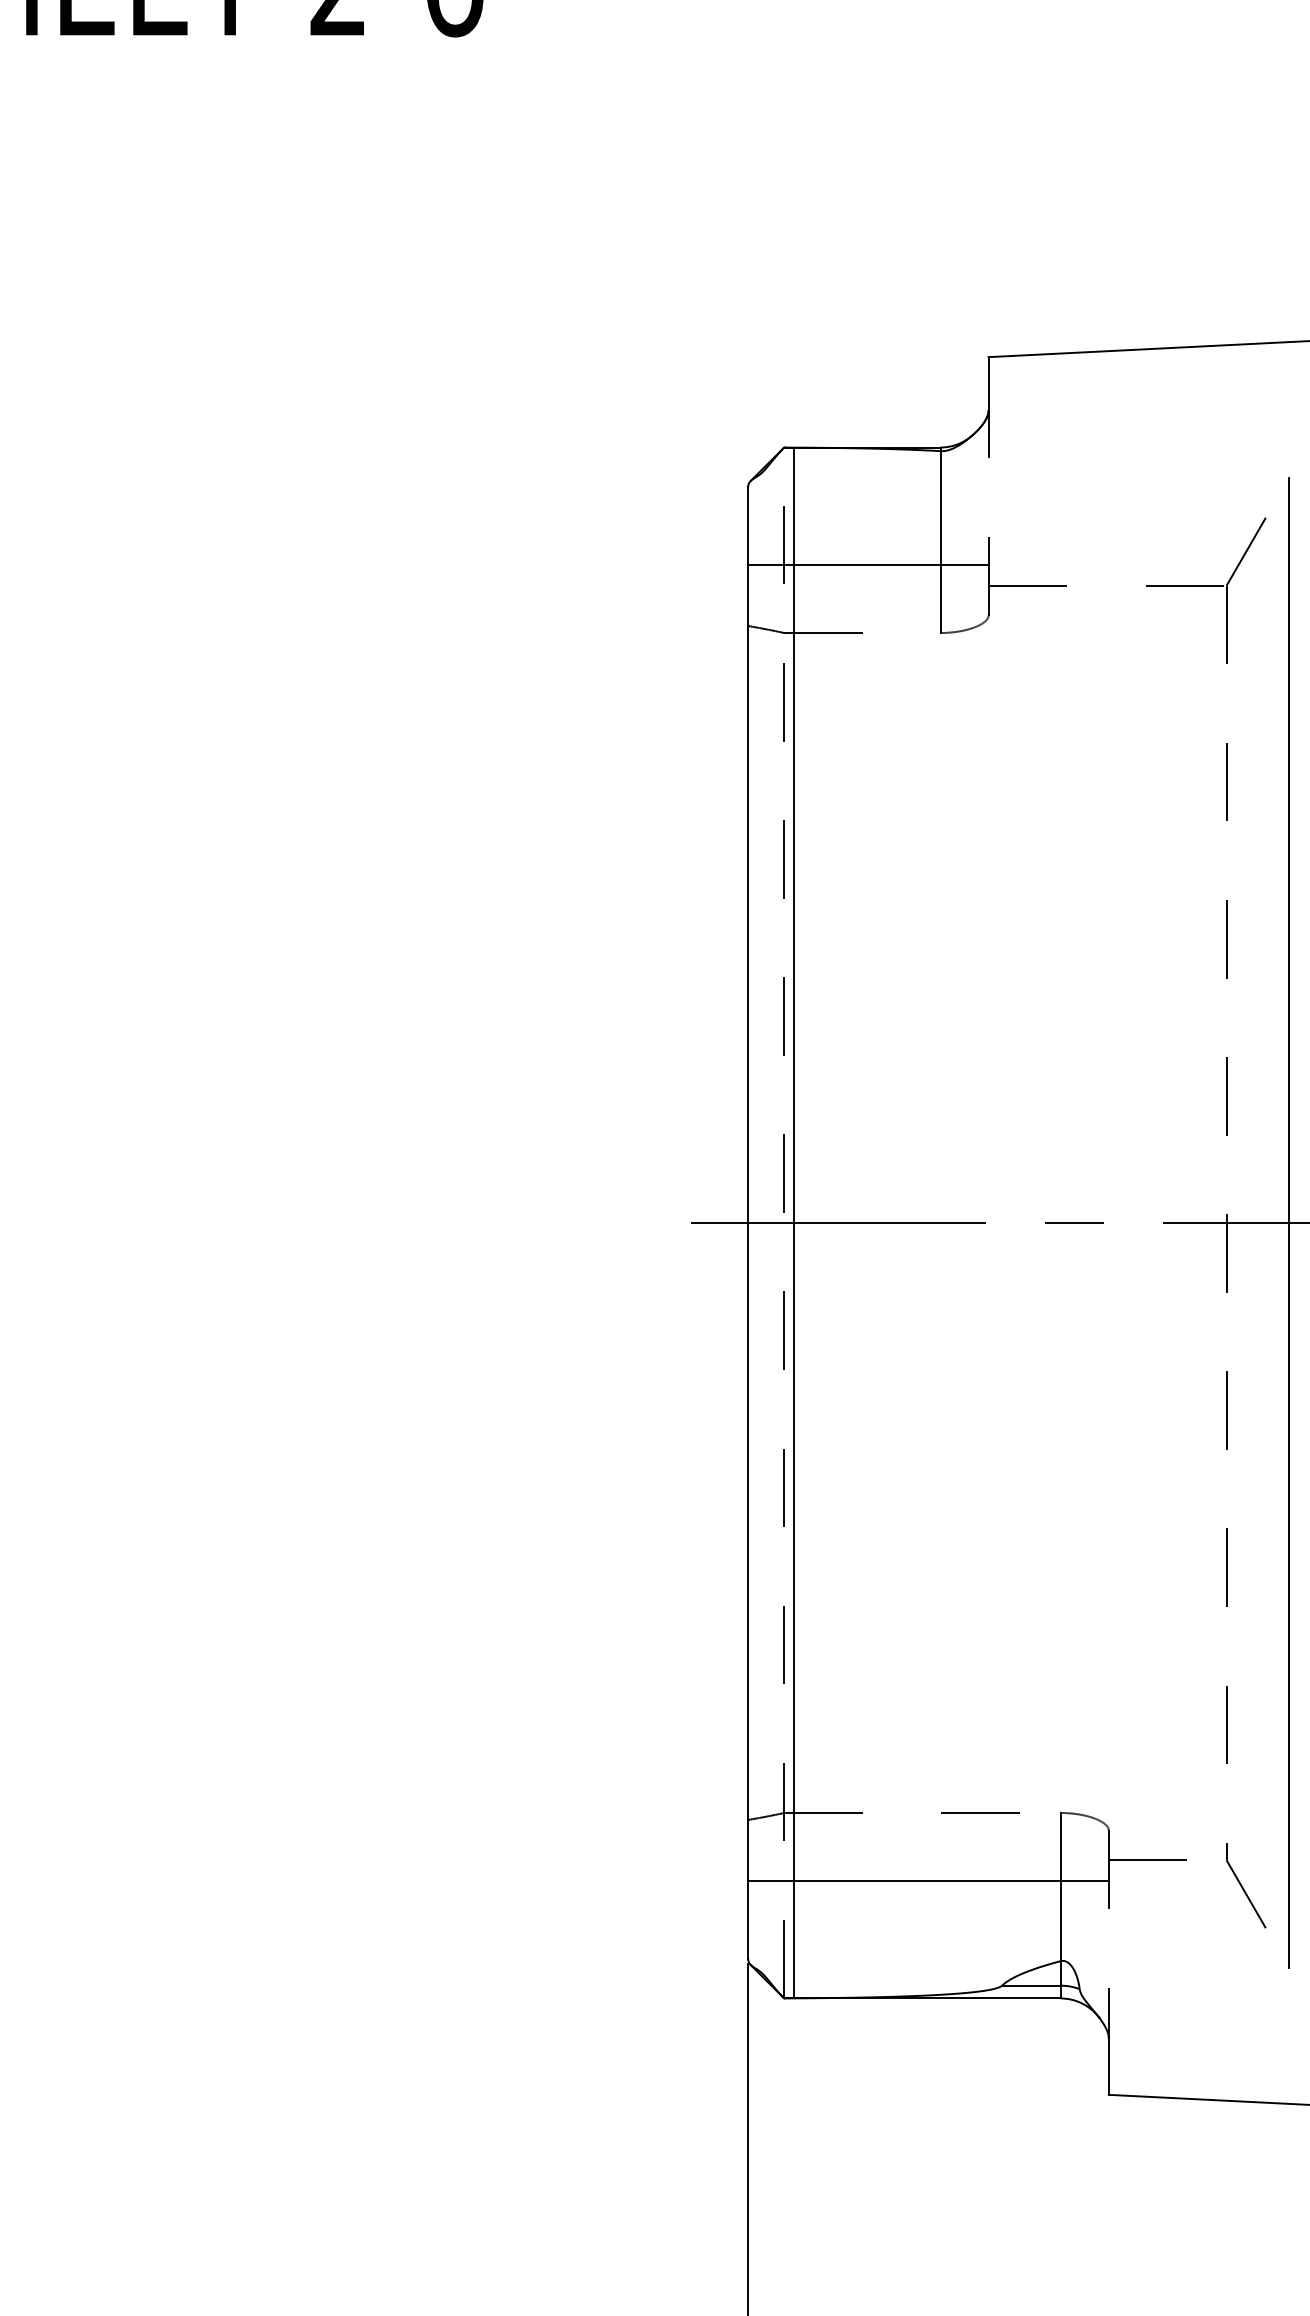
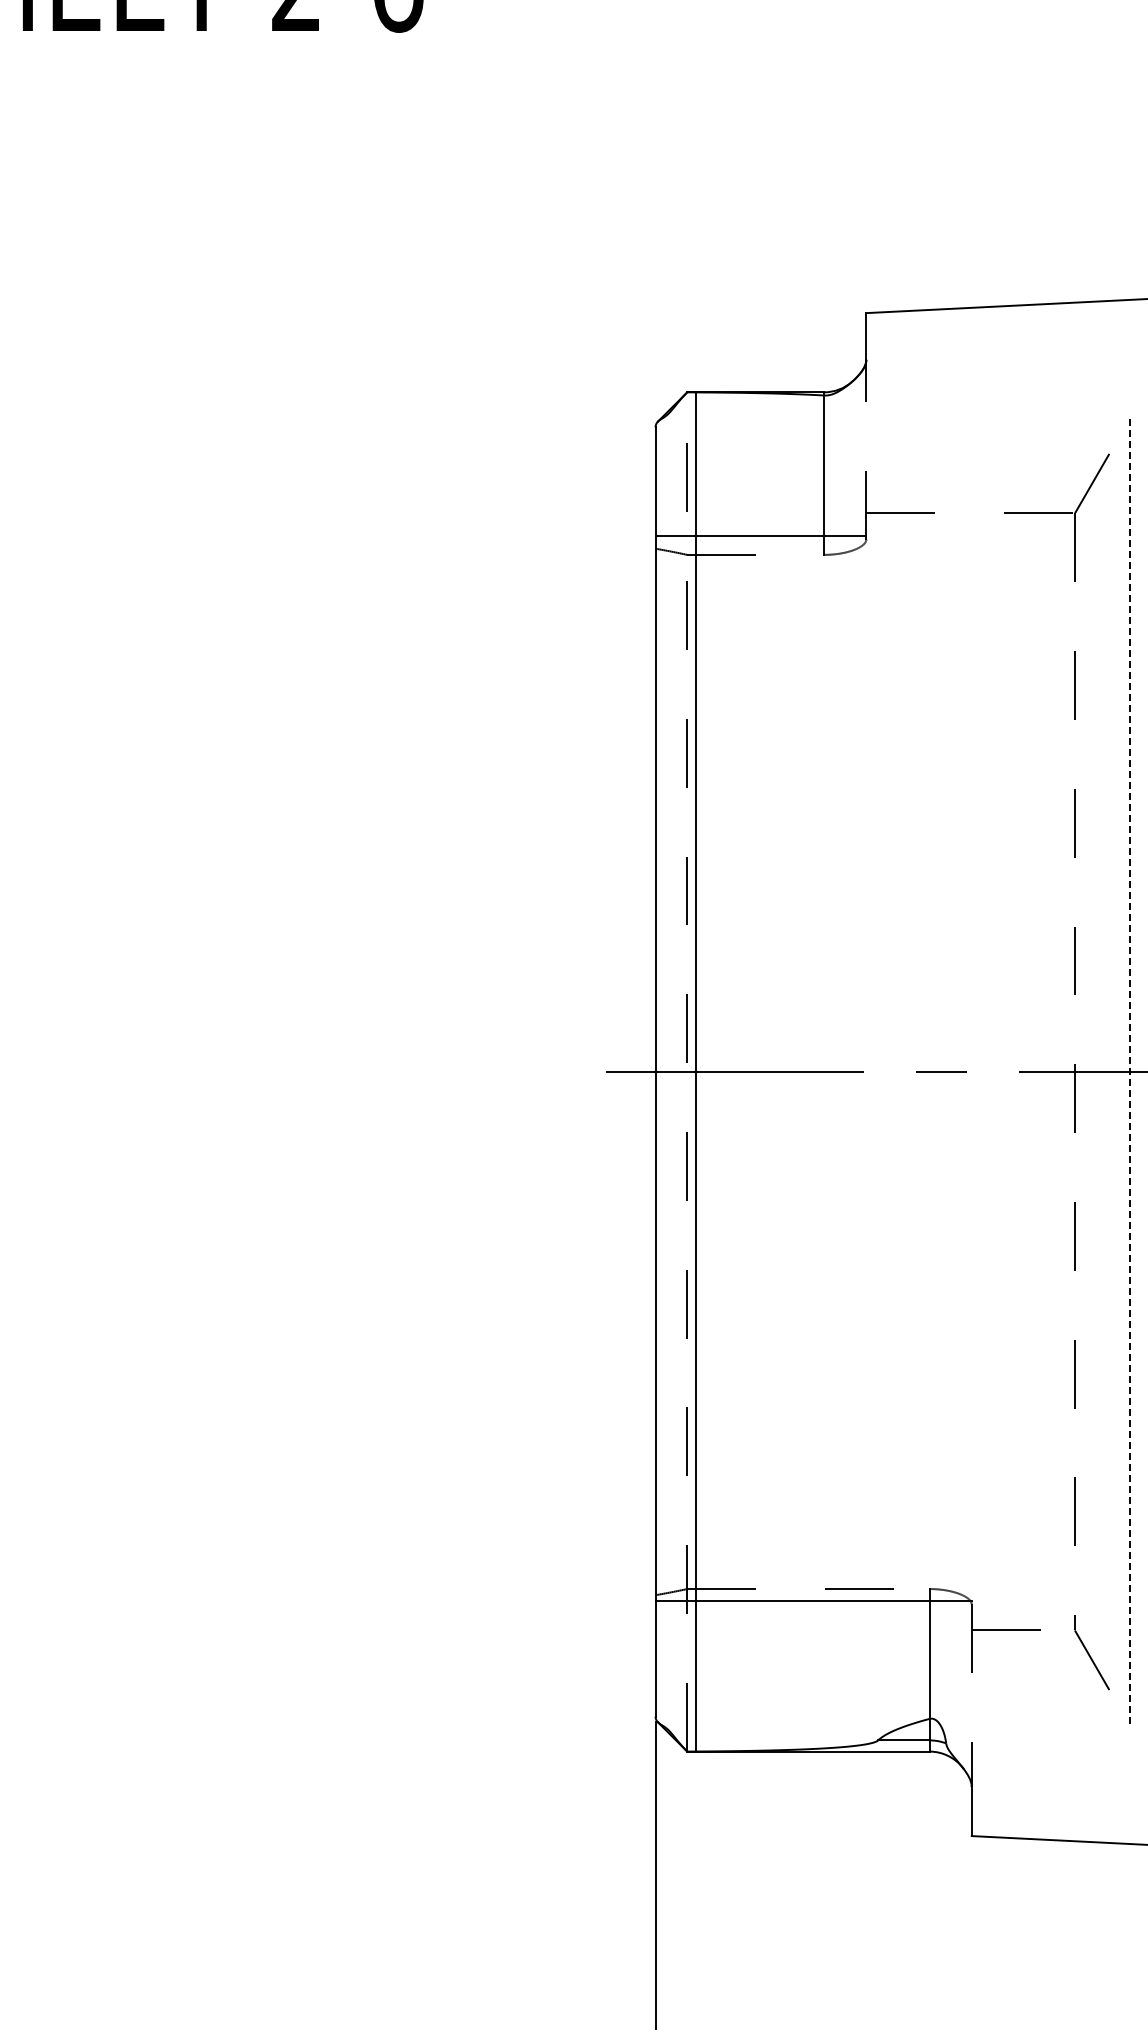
line: (867, 565) -> (760, 536), moved
line: (1288, 1223) -> (1129, 1072), solid -> dashed
line: (928, 1880) -> (813, 1600), moved

